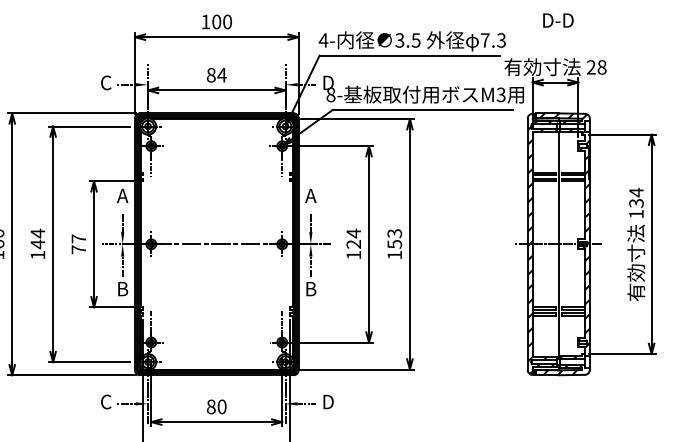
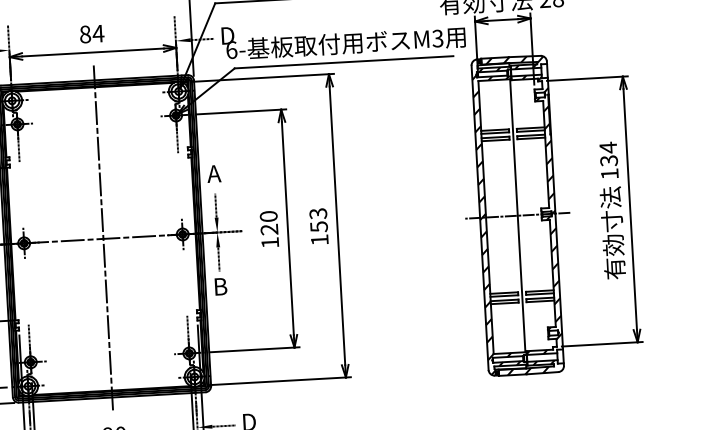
text: (330, 94) -> (231, 49), 8- -> 6-
text: (353, 233) -> (268, 216), 124 -> 120
line: (216, 244) -> (103, 239), added

